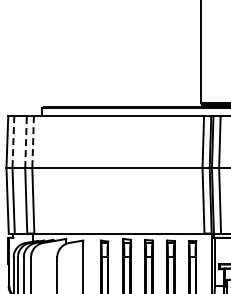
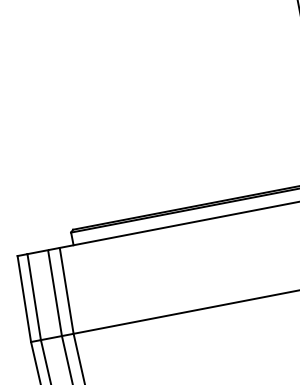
line: (26, 141) -> (55, 292), dashed -> solid
line: (33, 141) -> (67, 289), dashed -> solid
line: (13, 142) -> (34, 297), dashed -> solid

